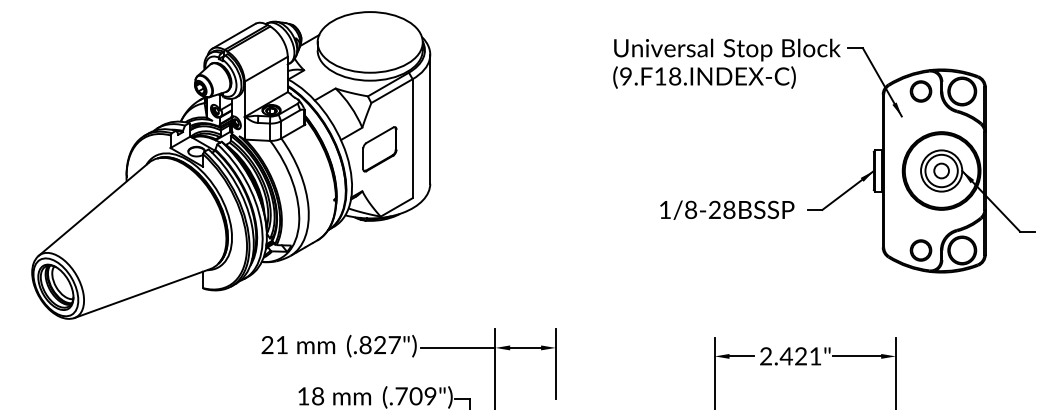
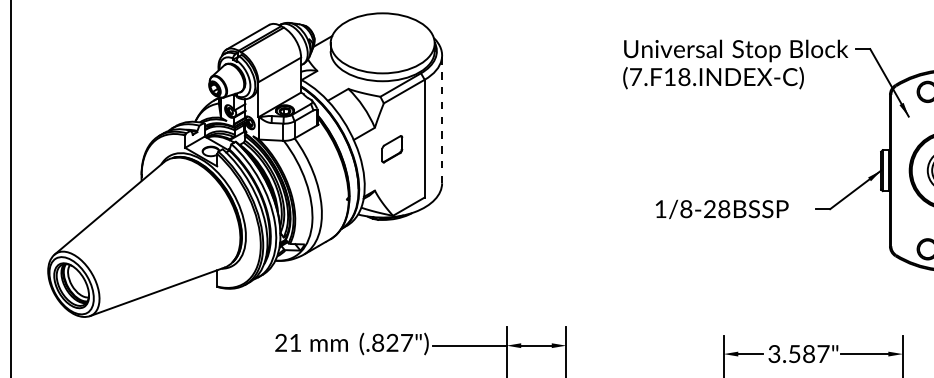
text: (626, 76) -> (636, 77), (9.F18.INDEX-C) -> (7.F18.INDEX-C)
line: (430, 119) -> (442, 119), solid -> dashed
part: (379, 149) -> (391, 149), size x0.6
text: (727, 209) -> (722, 208), moved
text: (790, 356) -> (798, 354), 2.421" -> 3.587"

